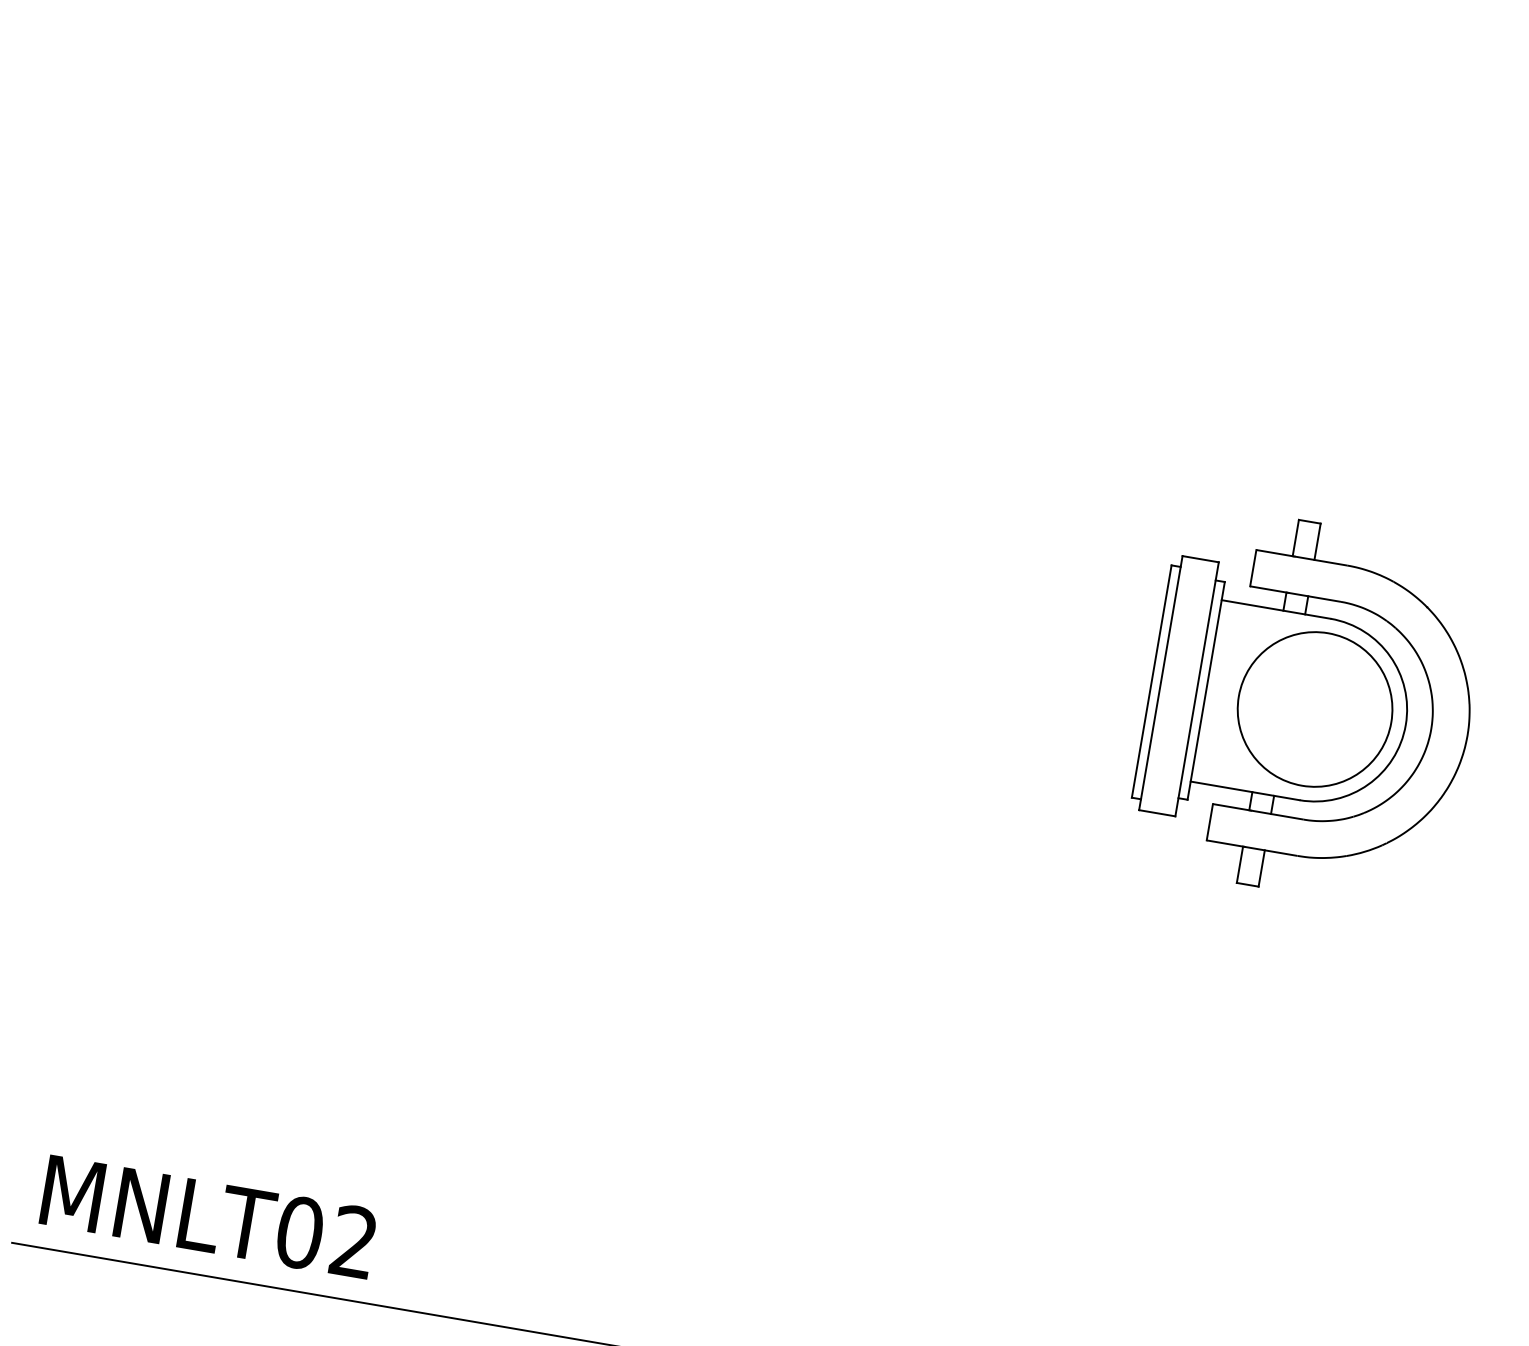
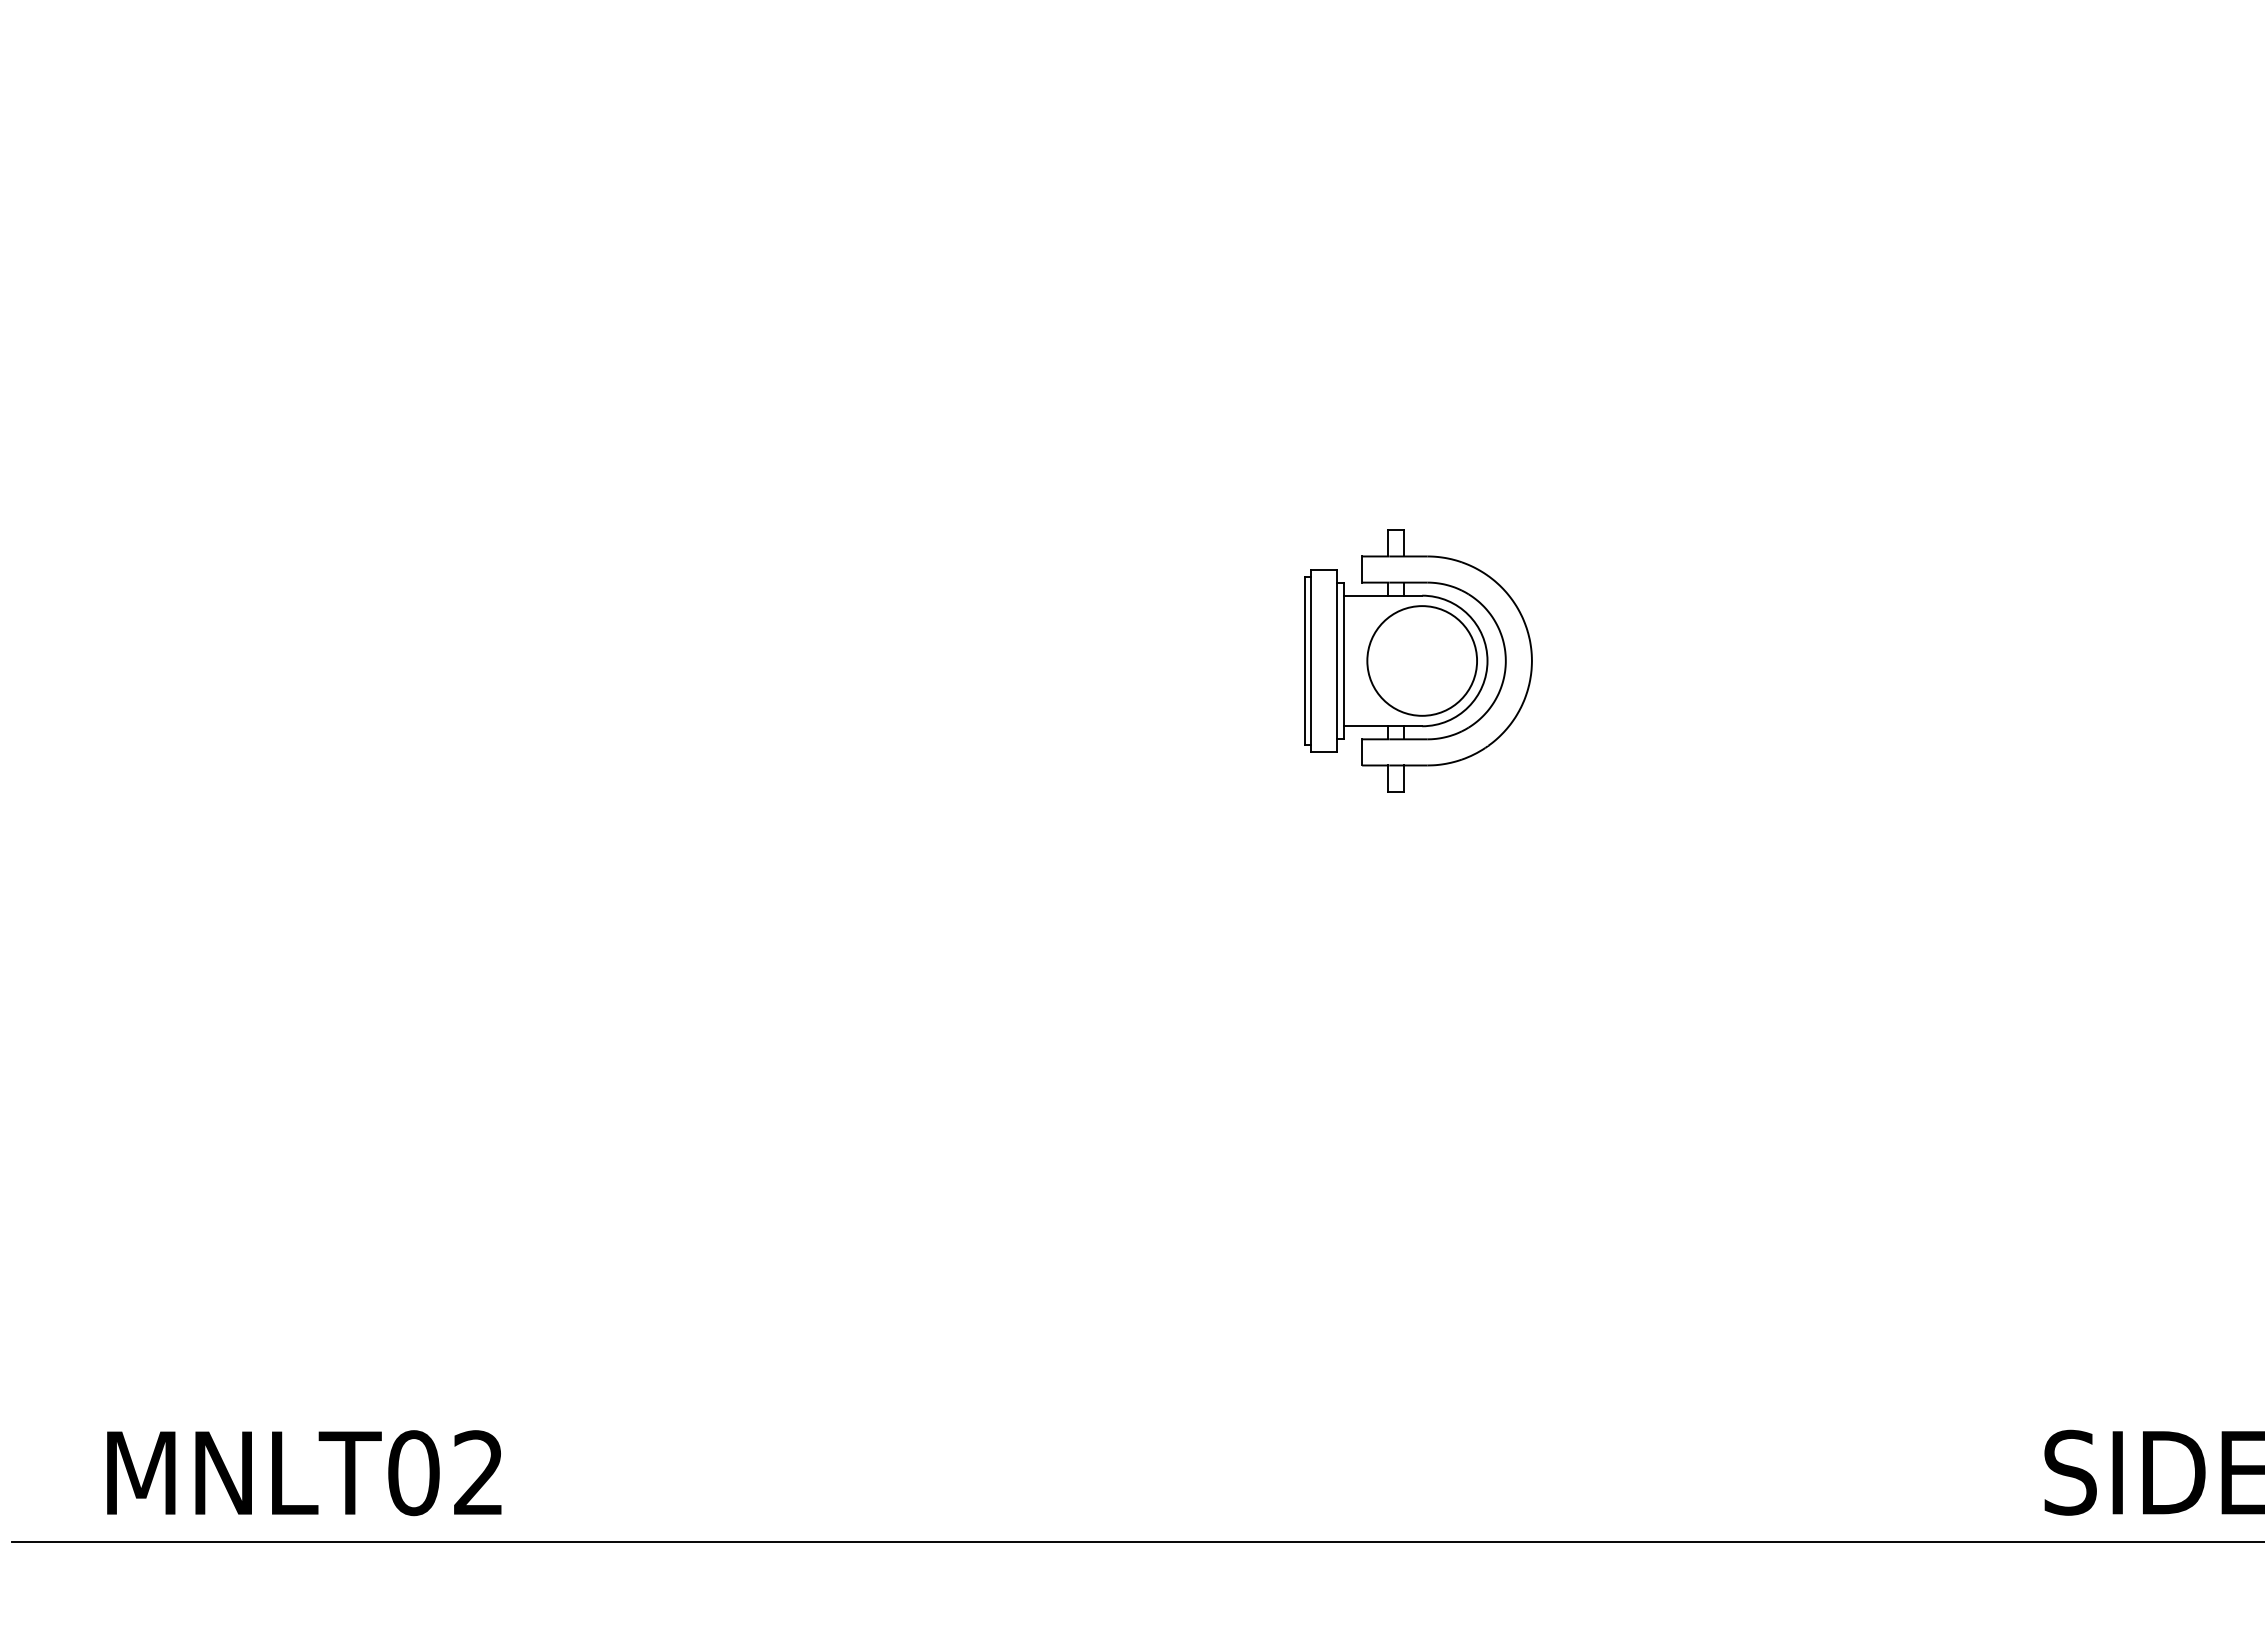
part: (1309, 708) -> (1418, 660), size x0.6
text: (208, 1217) -> (304, 1473), moved

